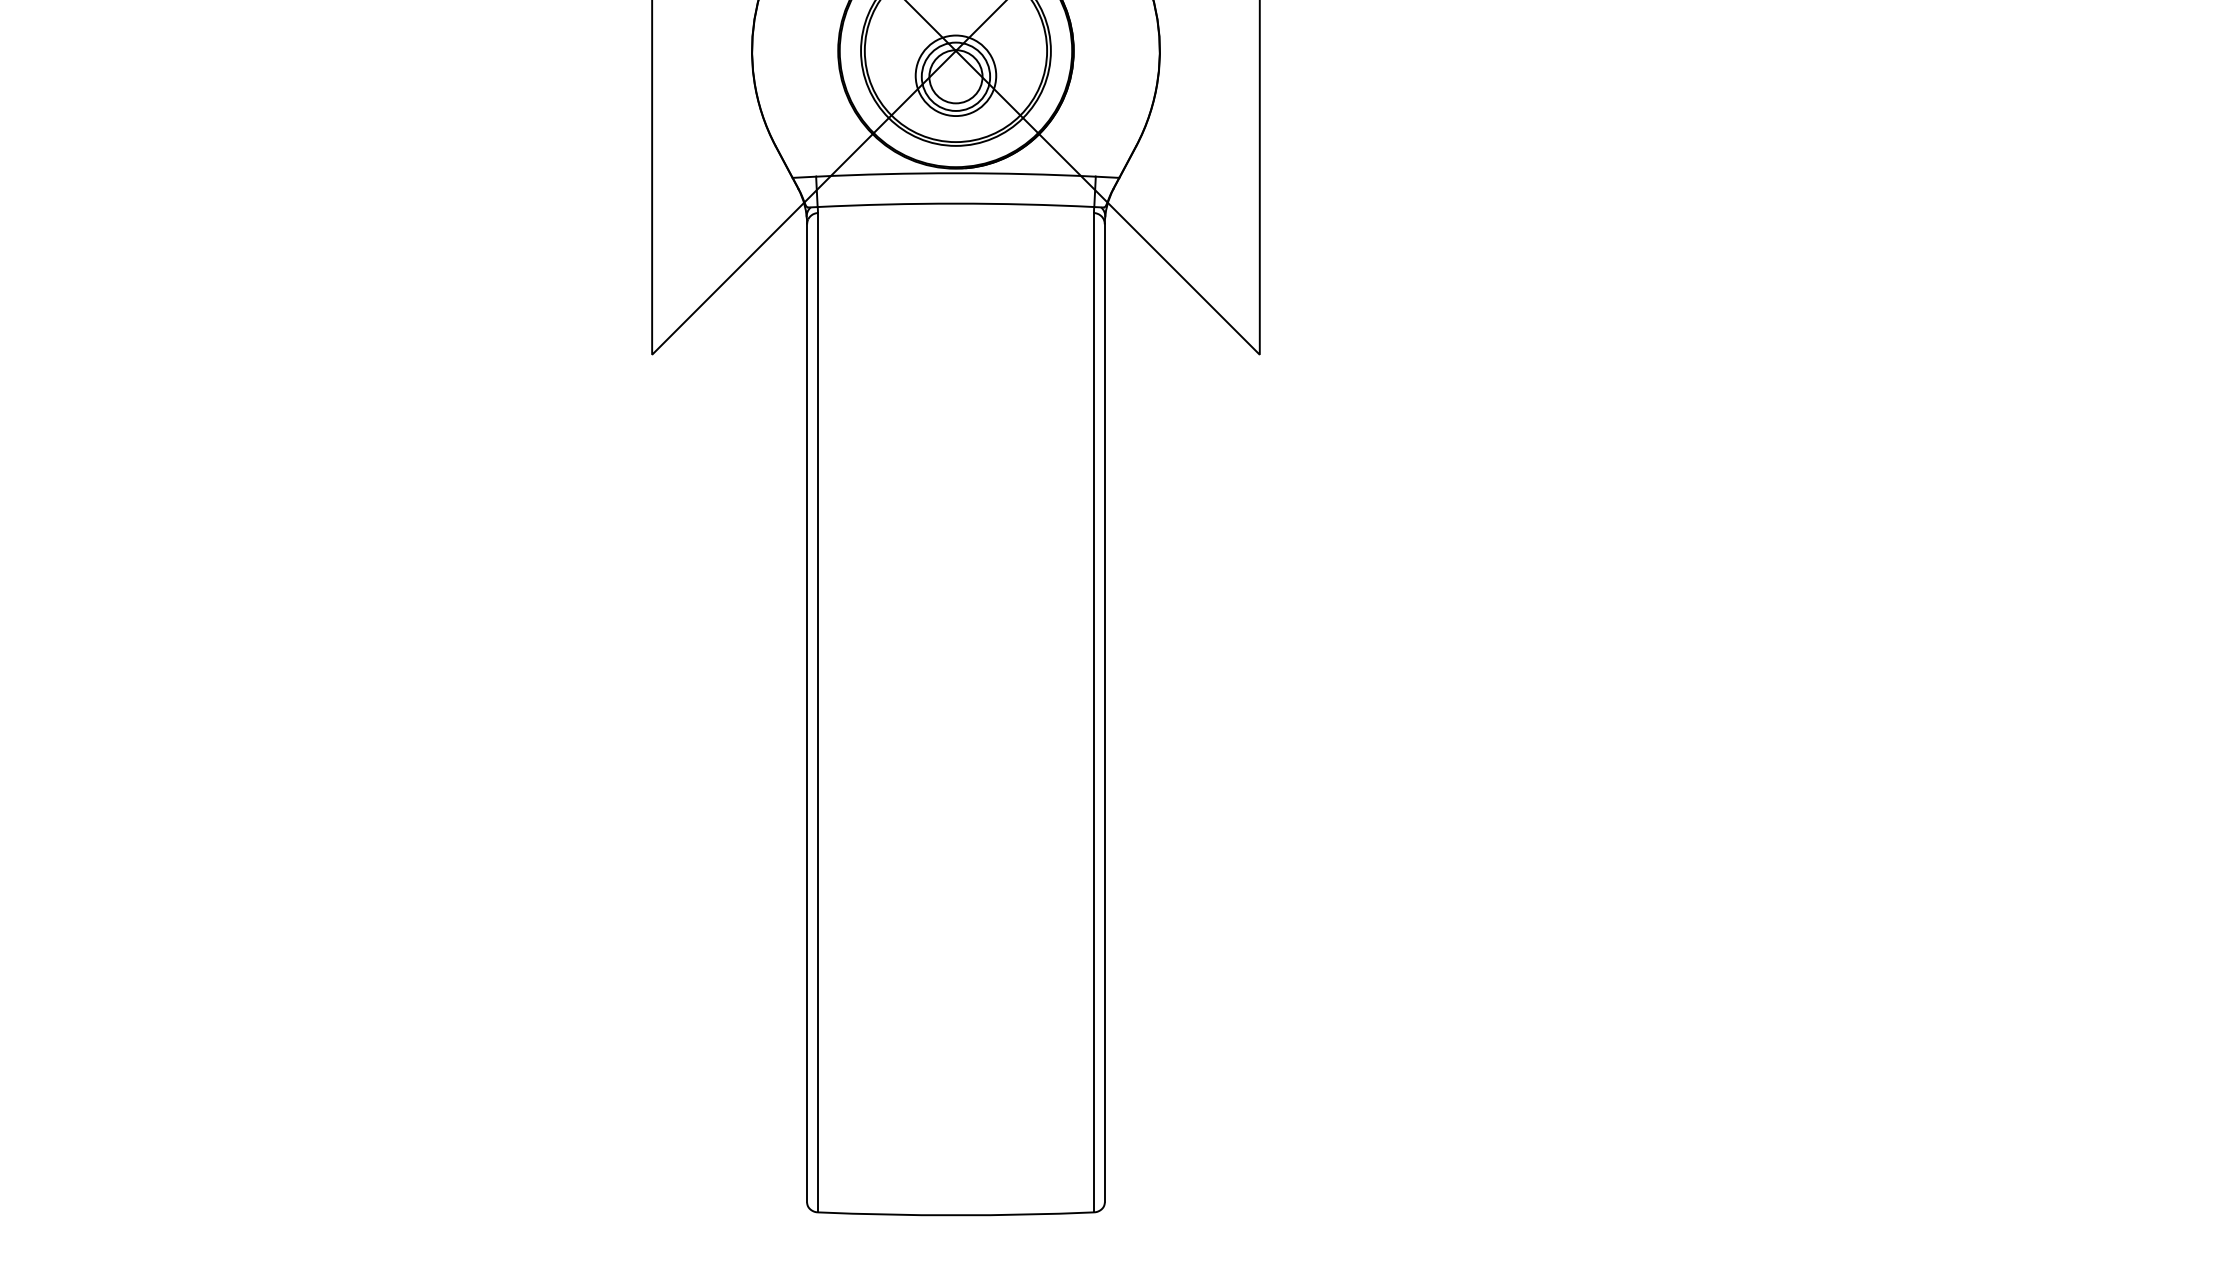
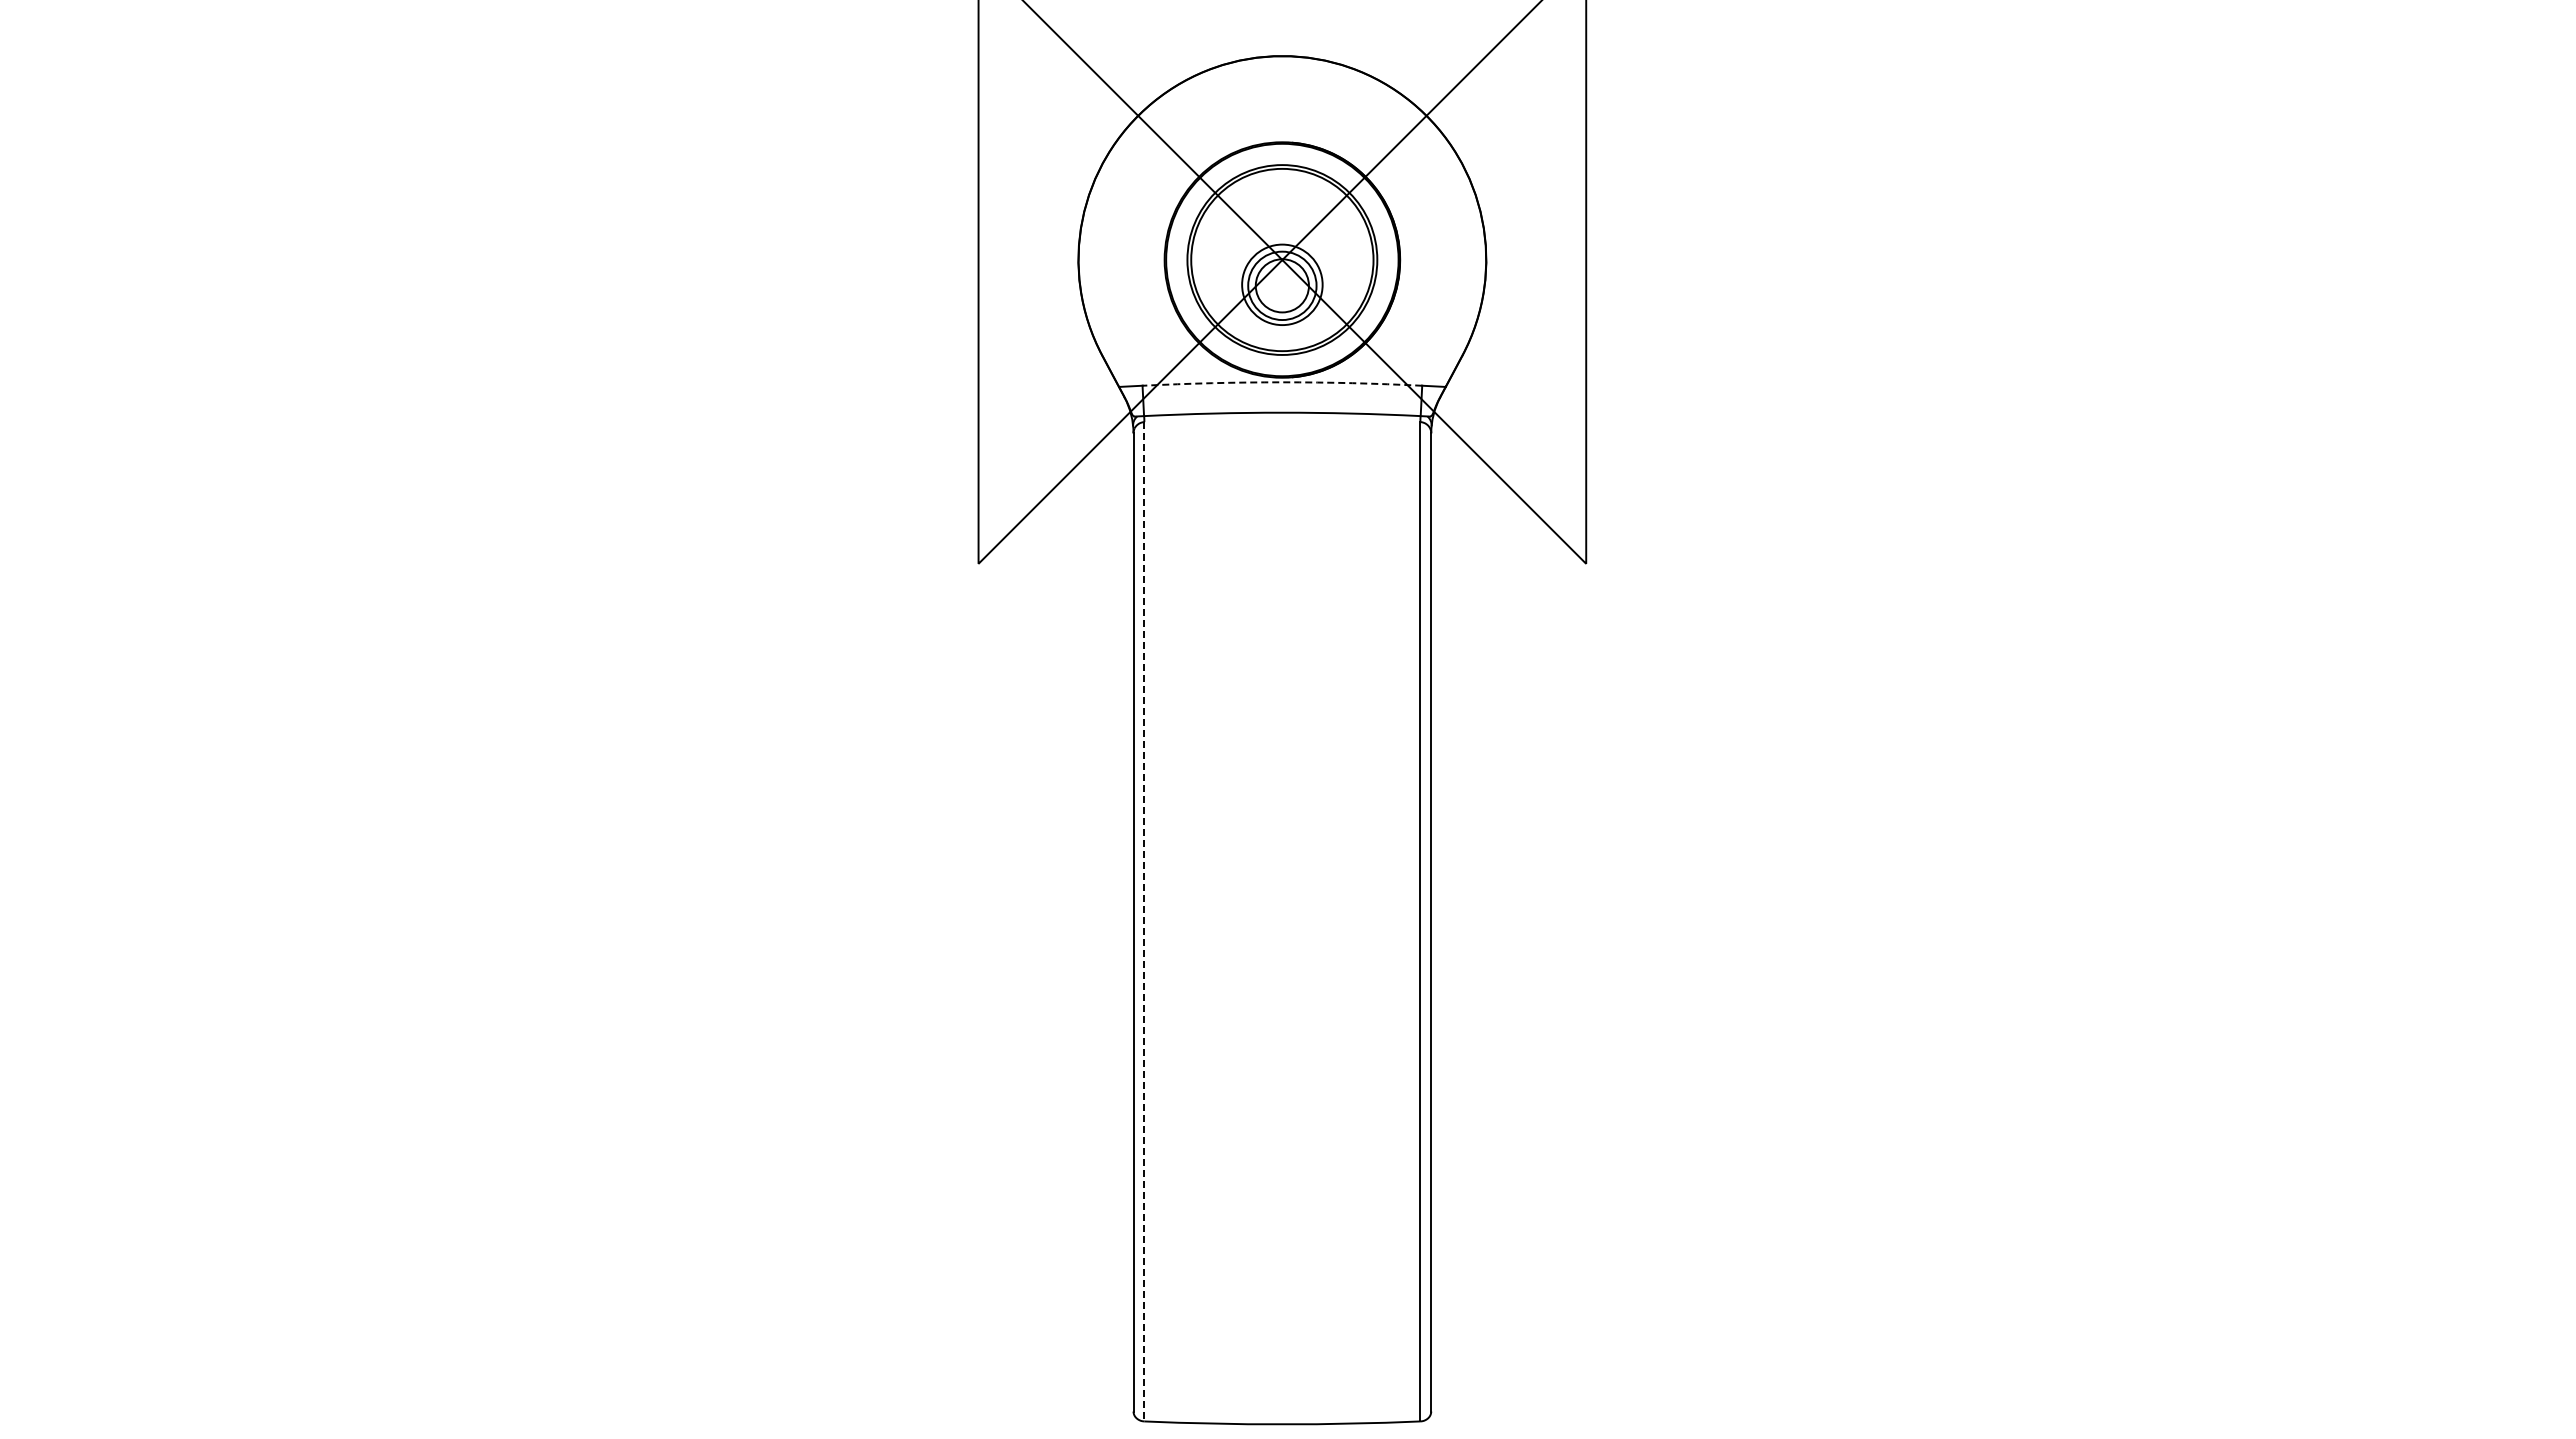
arc: (956, 173) -> (1282, 382), solid -> dashed
line: (818, 712) -> (1144, 921), solid -> dashed

